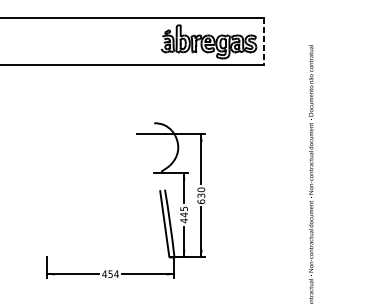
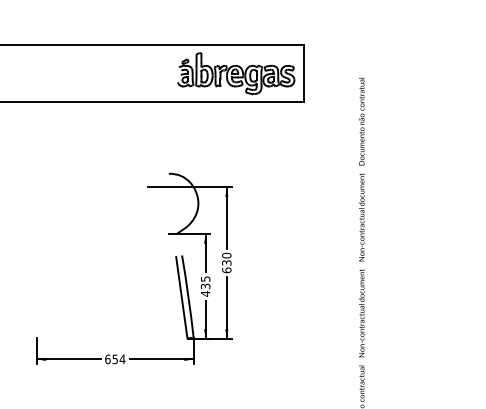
line: (263, 41) -> (303, 73), dashed -> solid
text: (184, 214) -> (205, 286), 445 -> 435
text: (104, 274) -> (107, 359), 454 -> 654

